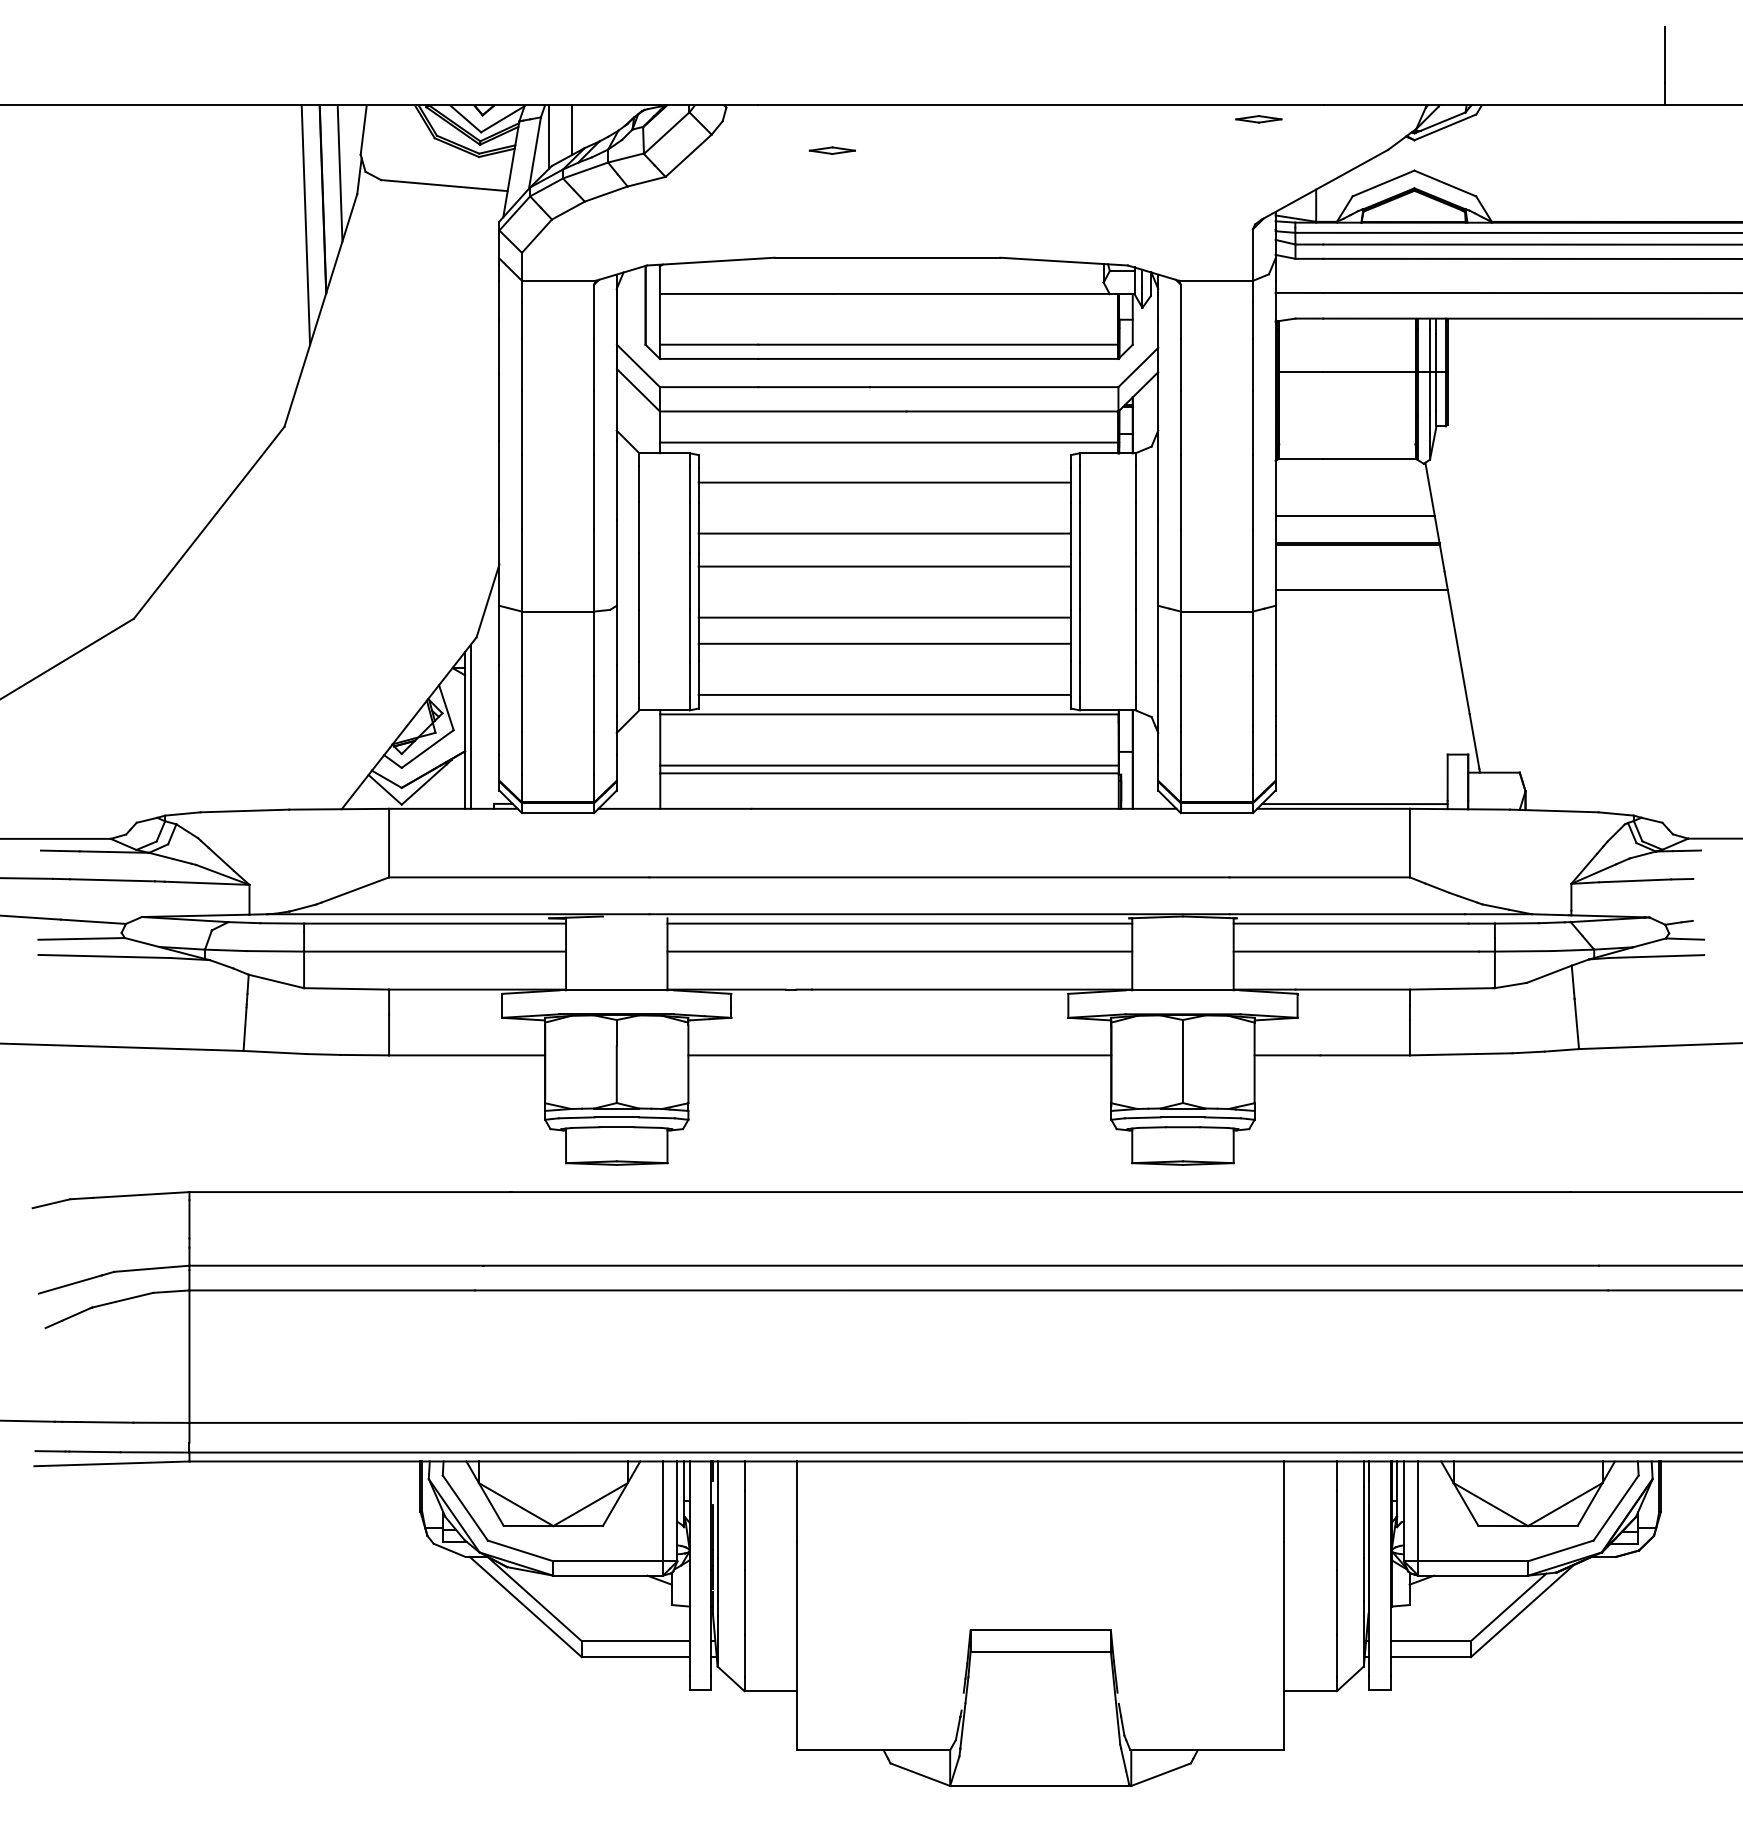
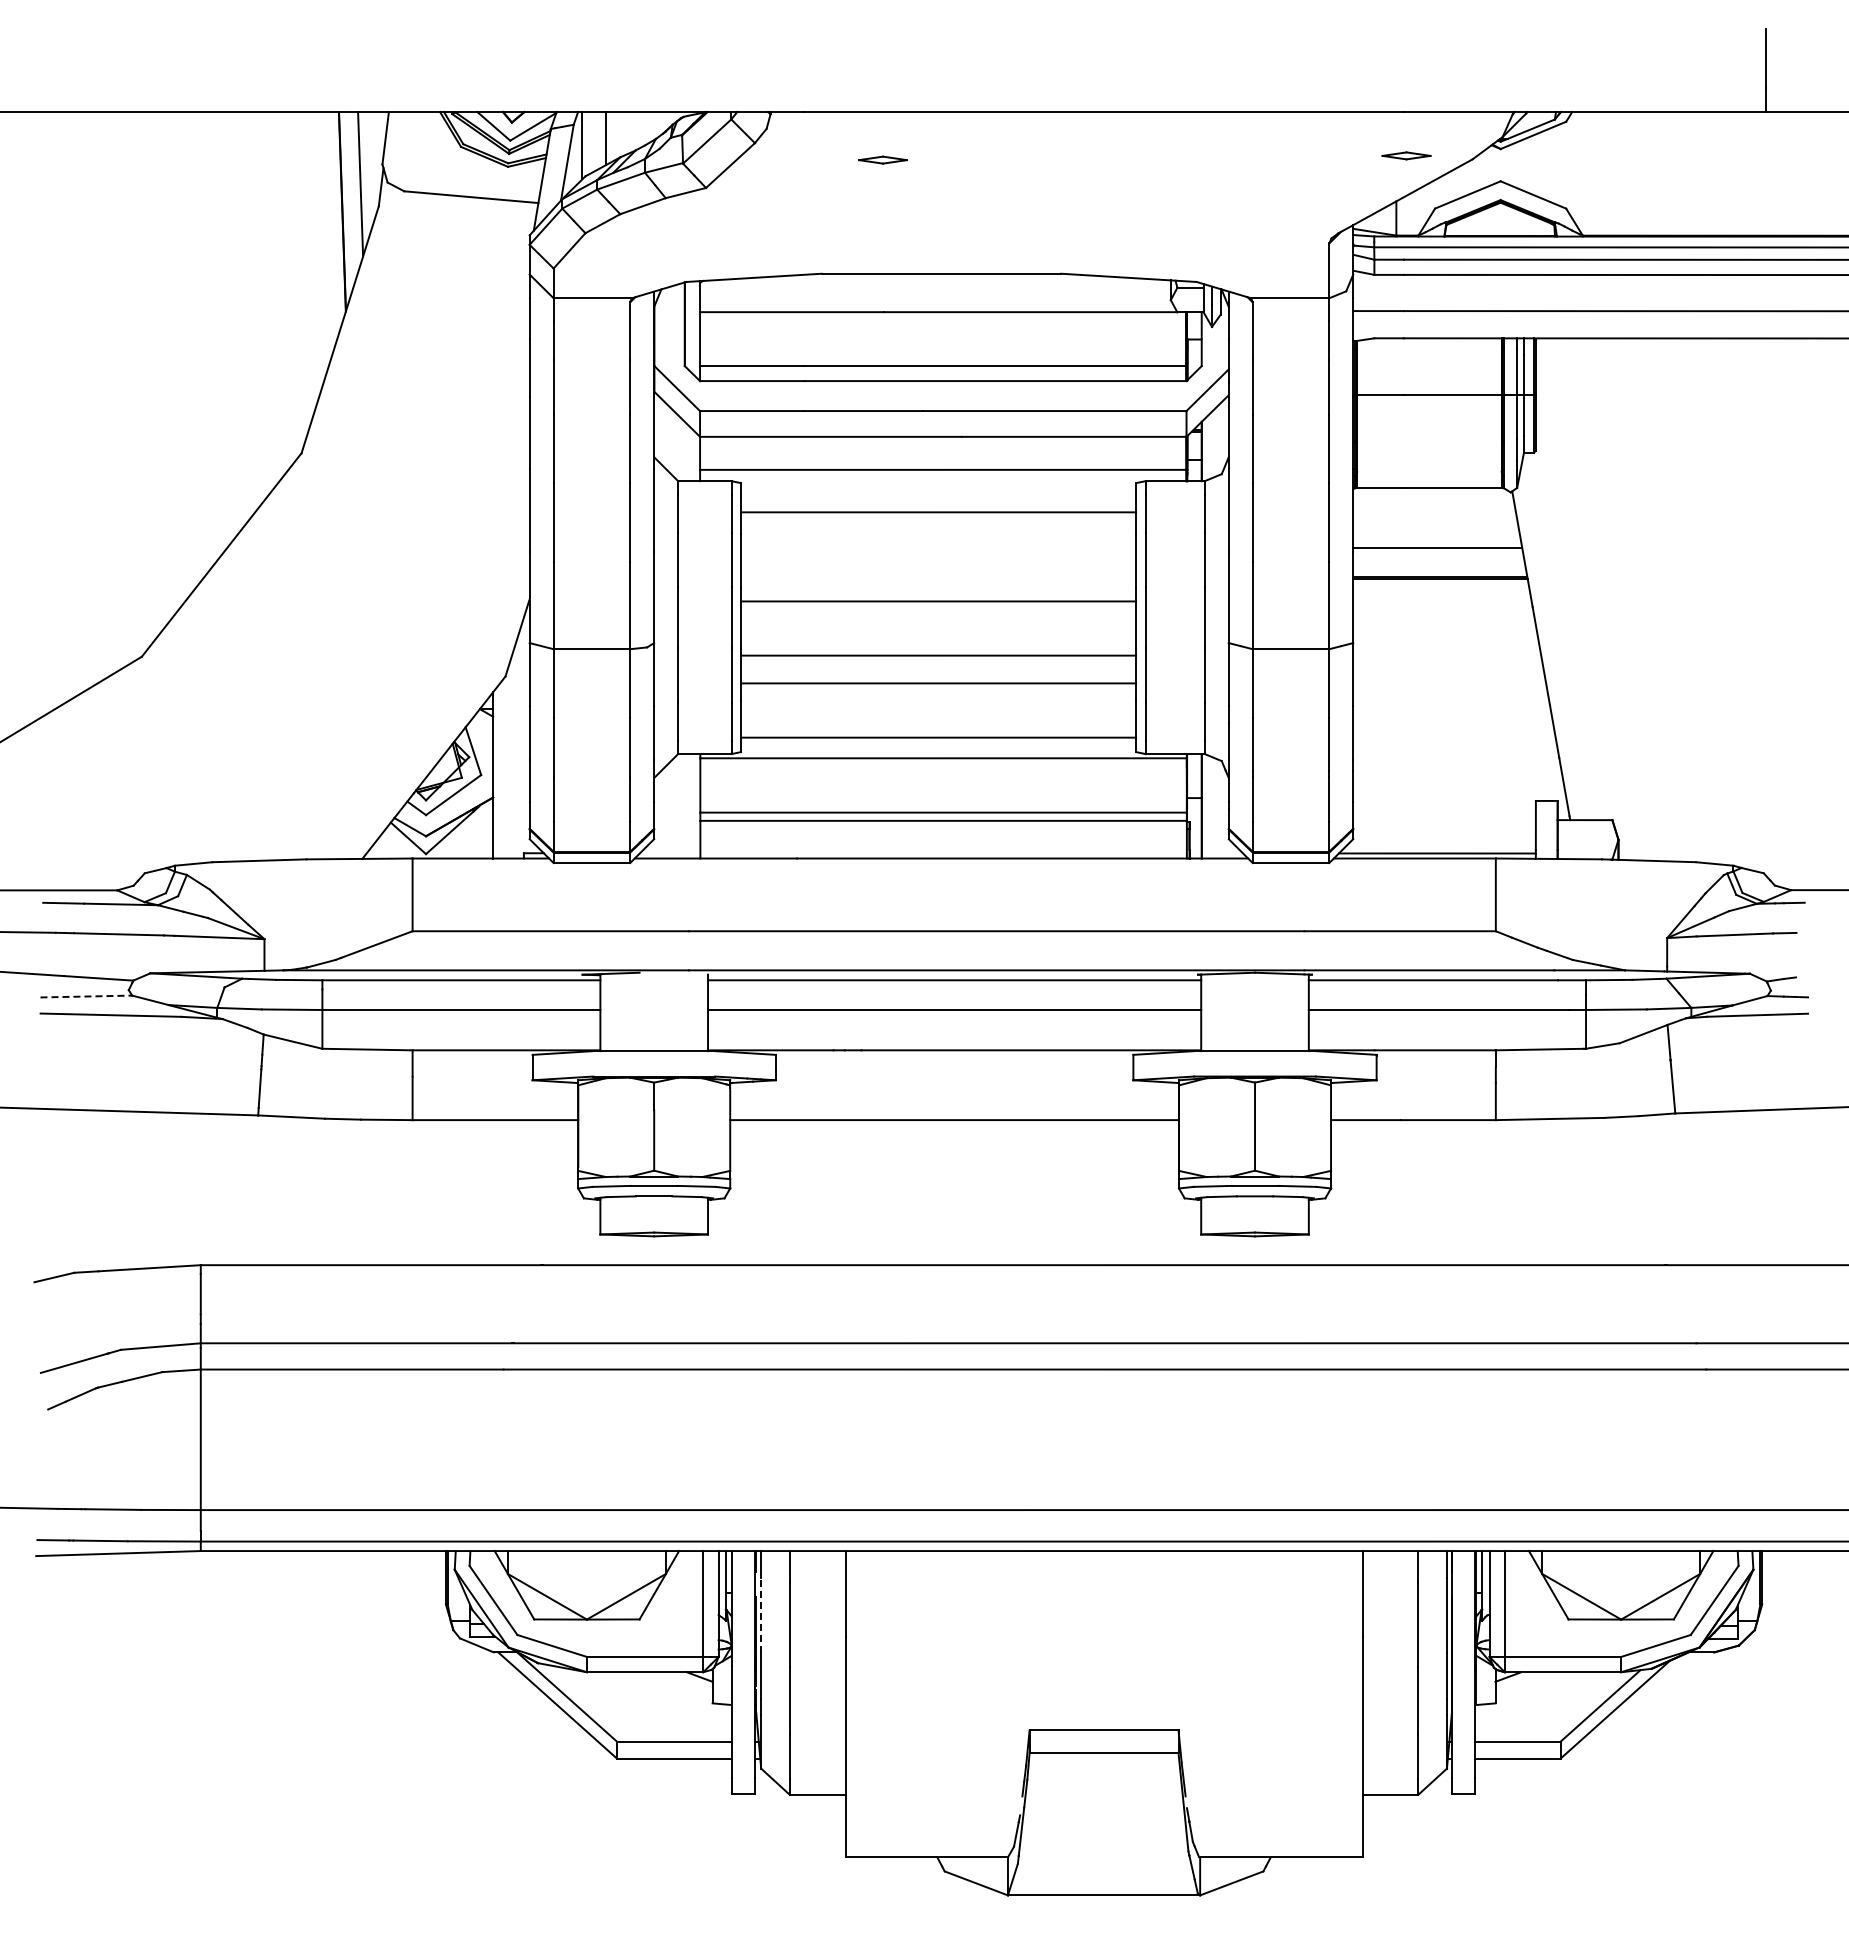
part: (1258, 118) -> (1406, 155), moved
line: (305, 225) -> (323, 239), removed
line: (884, 533) -> (938, 566), removed
line: (1361, 590) -> (1444, 626), removed
line: (470, 726) -> (499, 771), removed
line: (81, 938) -> (86, 996), solid -> dashed
line: (717, 1522) -> (761, 1615), solid -> dashed

